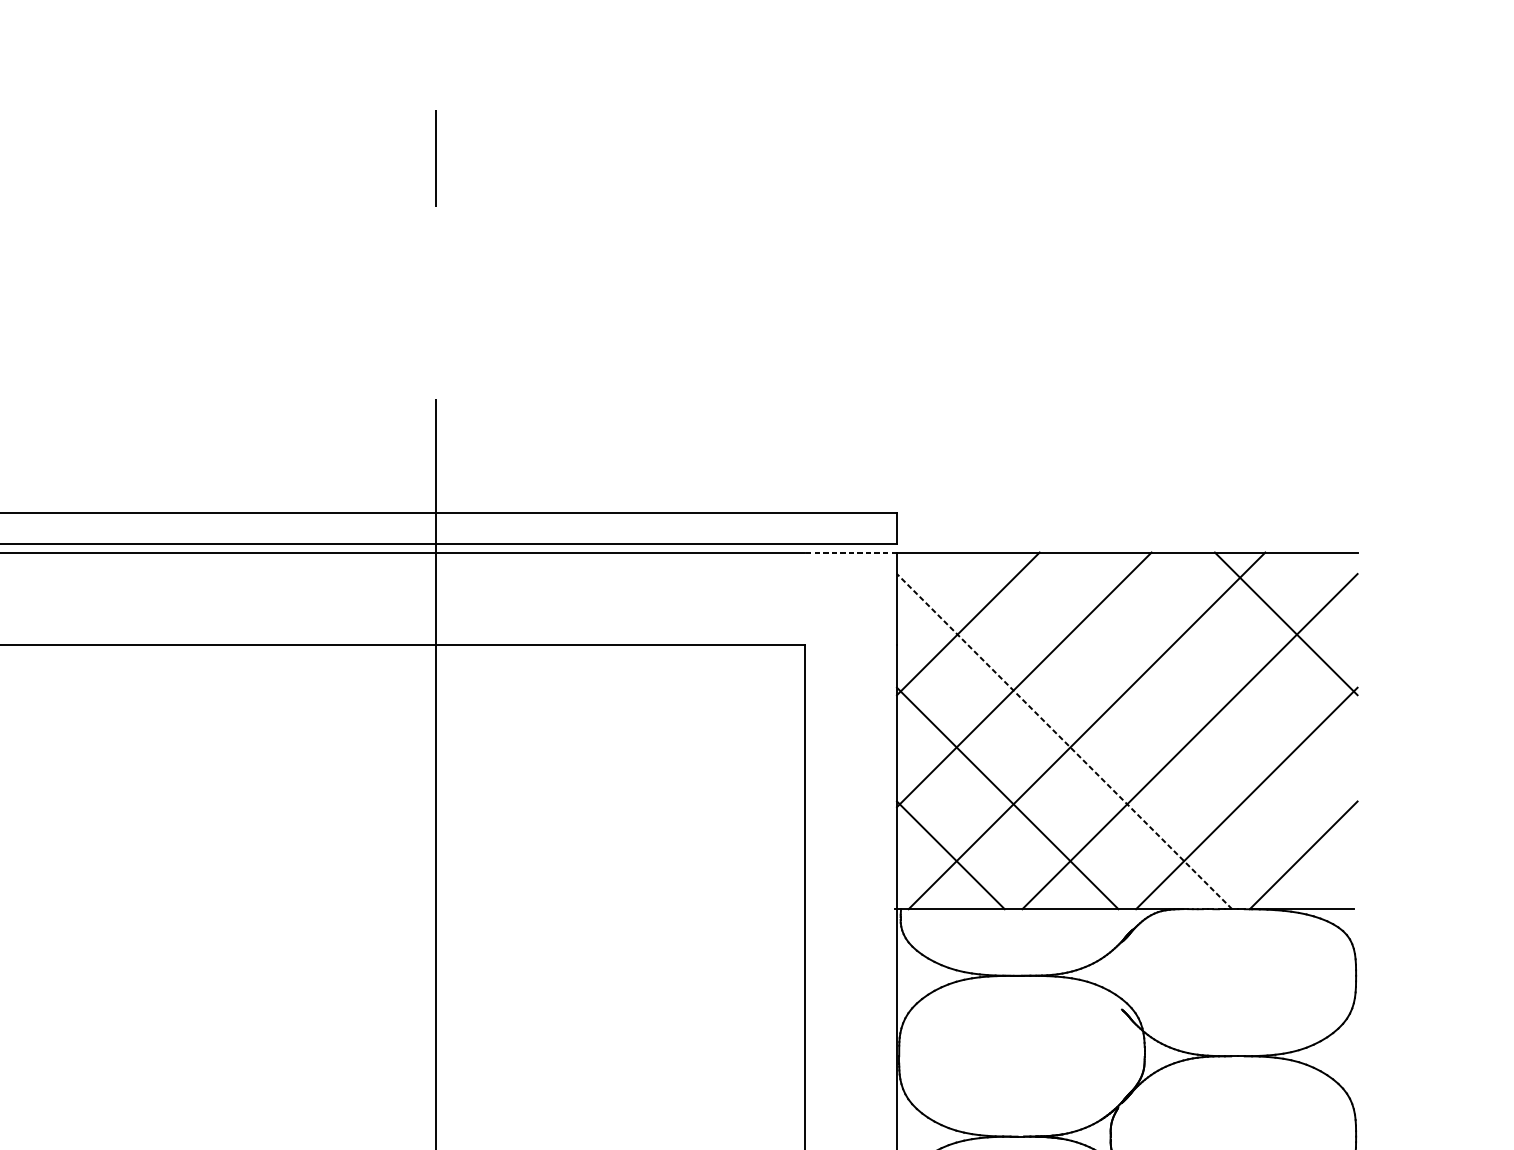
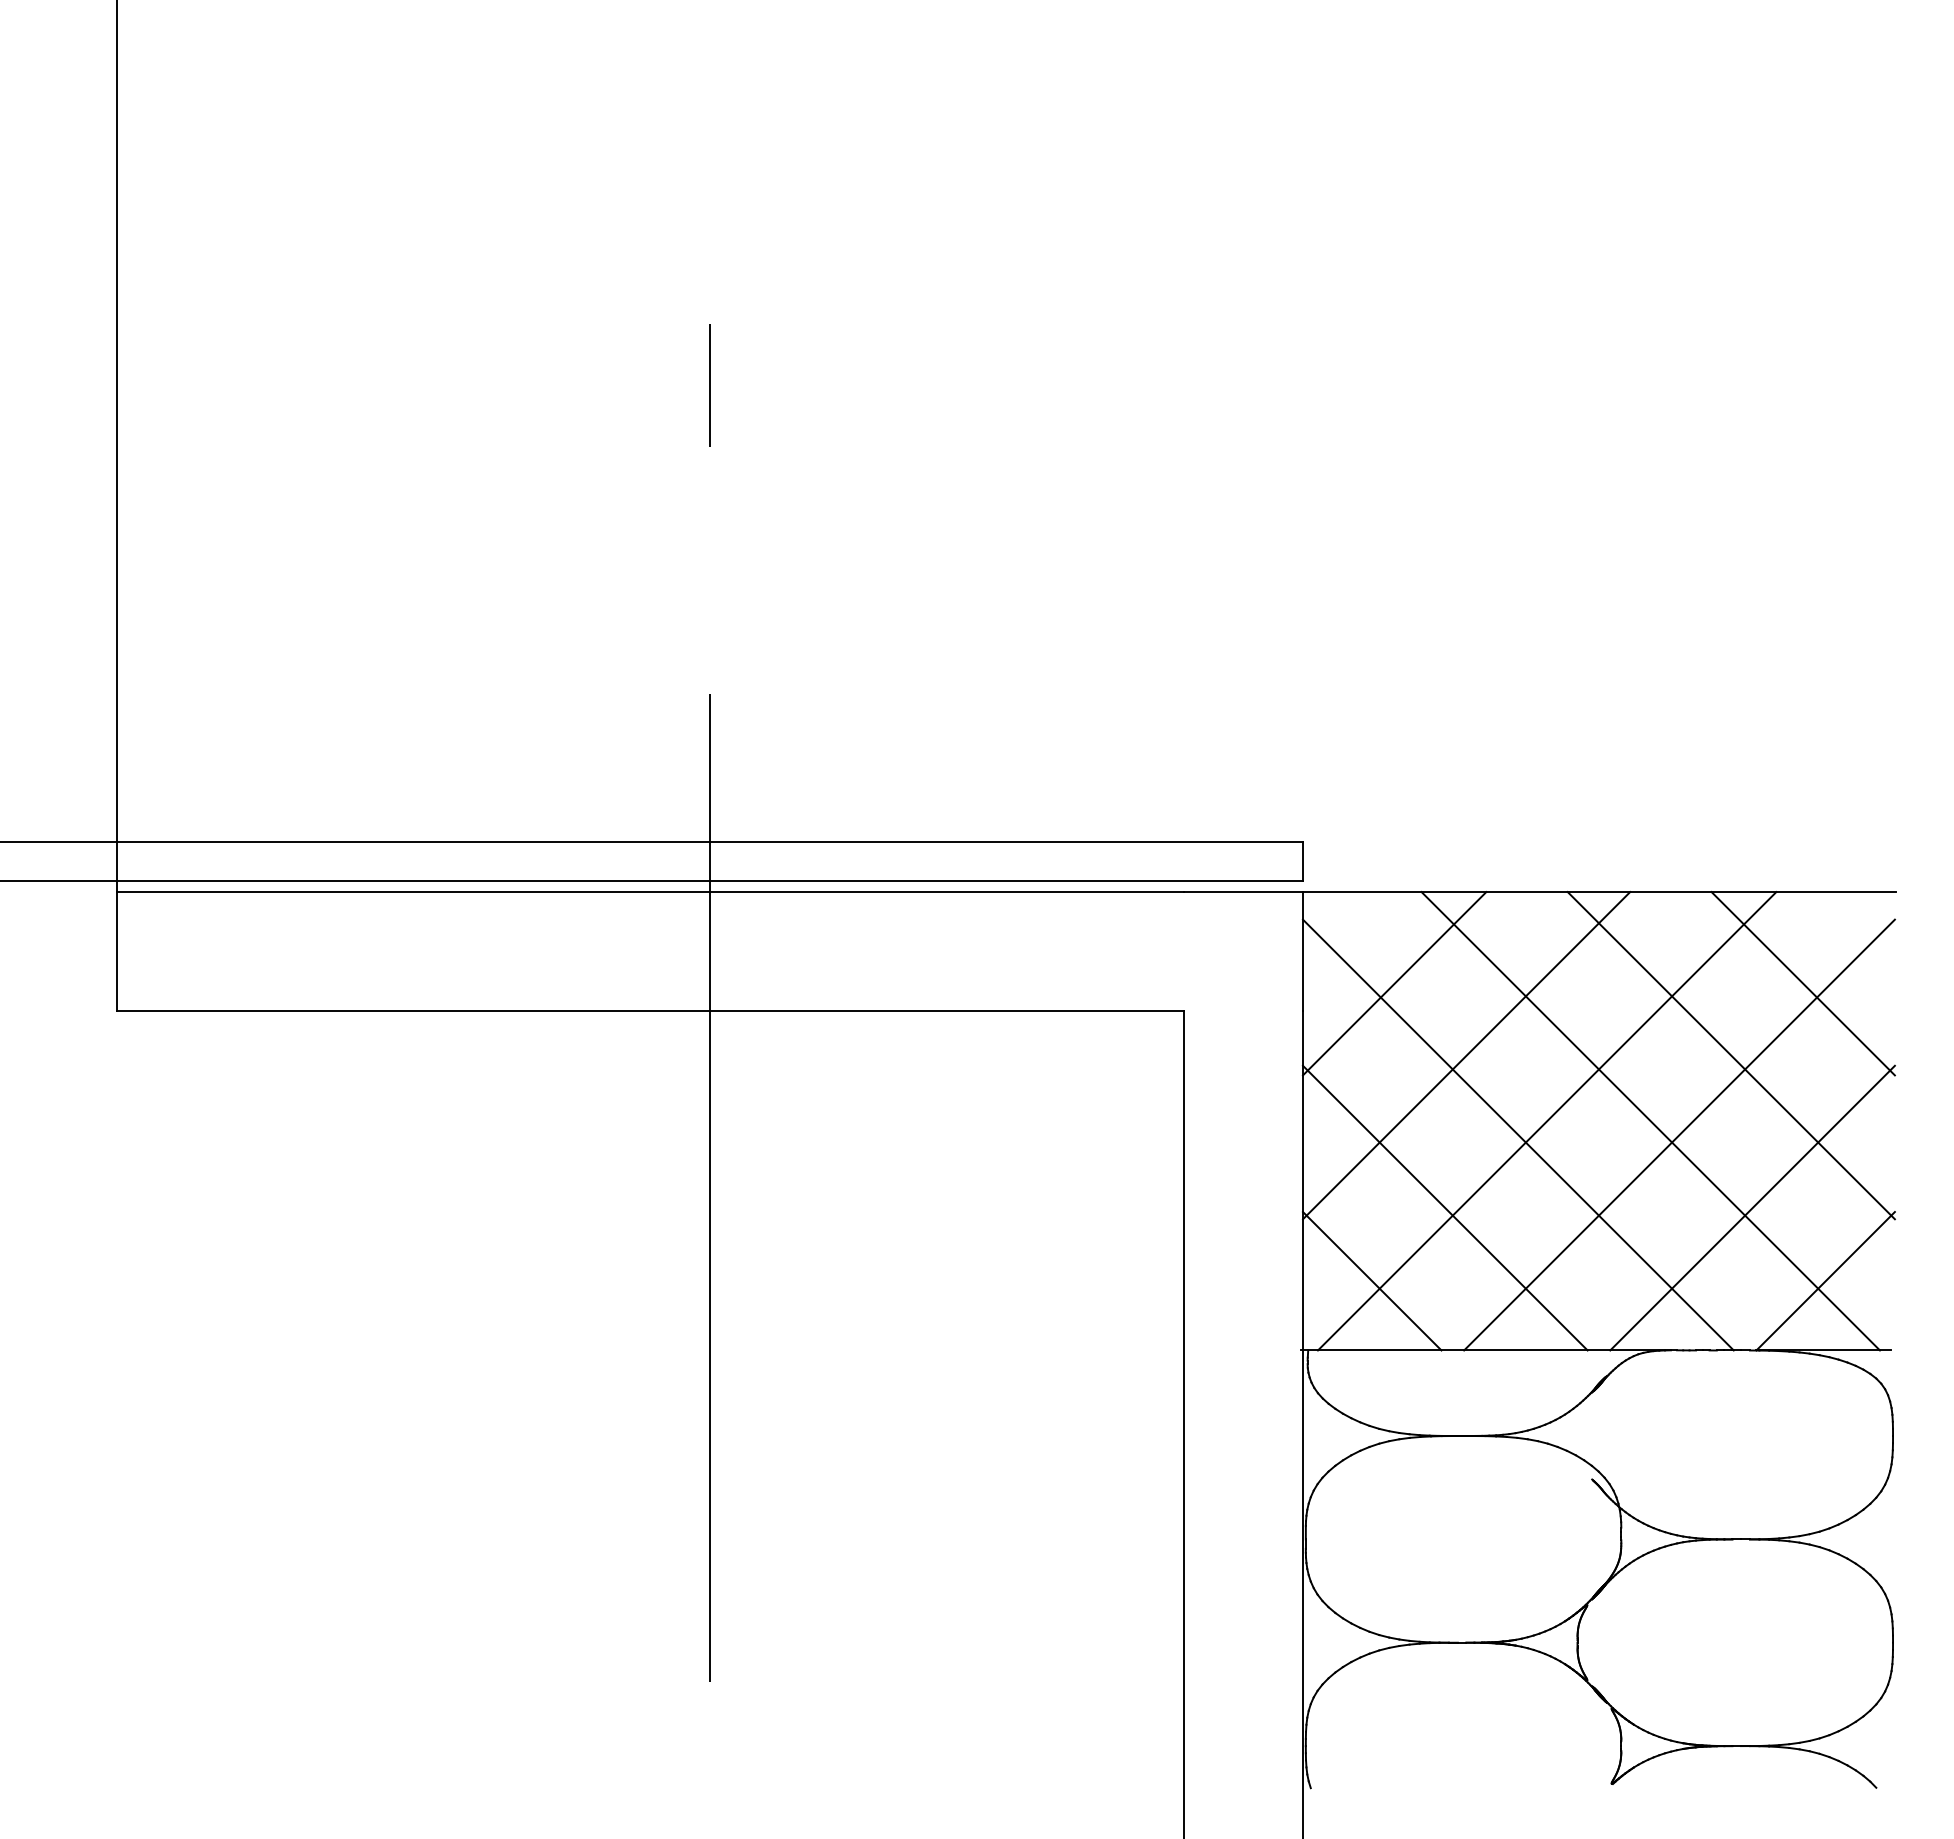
line: (850, 552) -> (1243, 892), dashed -> solid
line: (1229, 679) -> (1730, 1055), added
line: (1167, 731) -> (1650, 1121), added
line: (1064, 741) -> (1518, 1135), dashed -> solid

